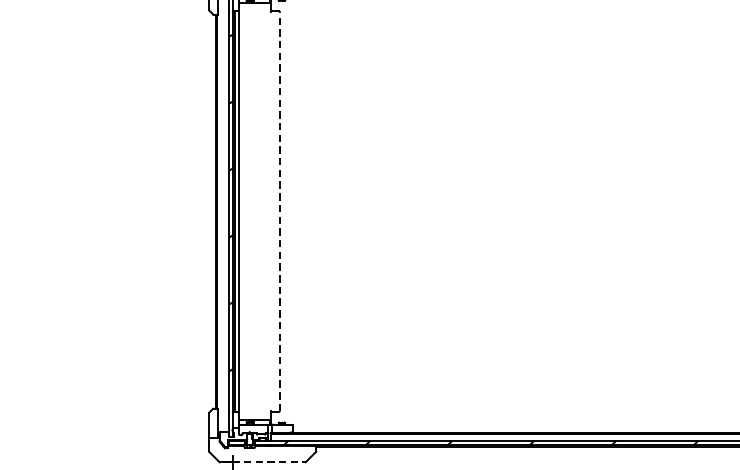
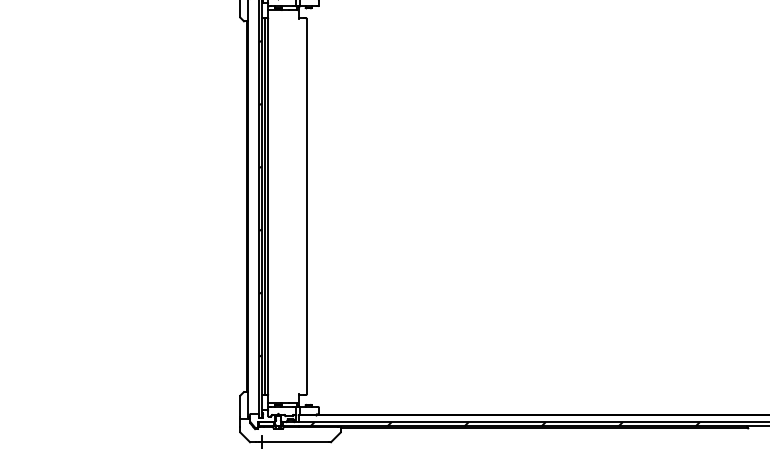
line: (279, 211) -> (306, 206), dashed -> solid
line: (267, 462) -> (295, 442), dashed -> solid

